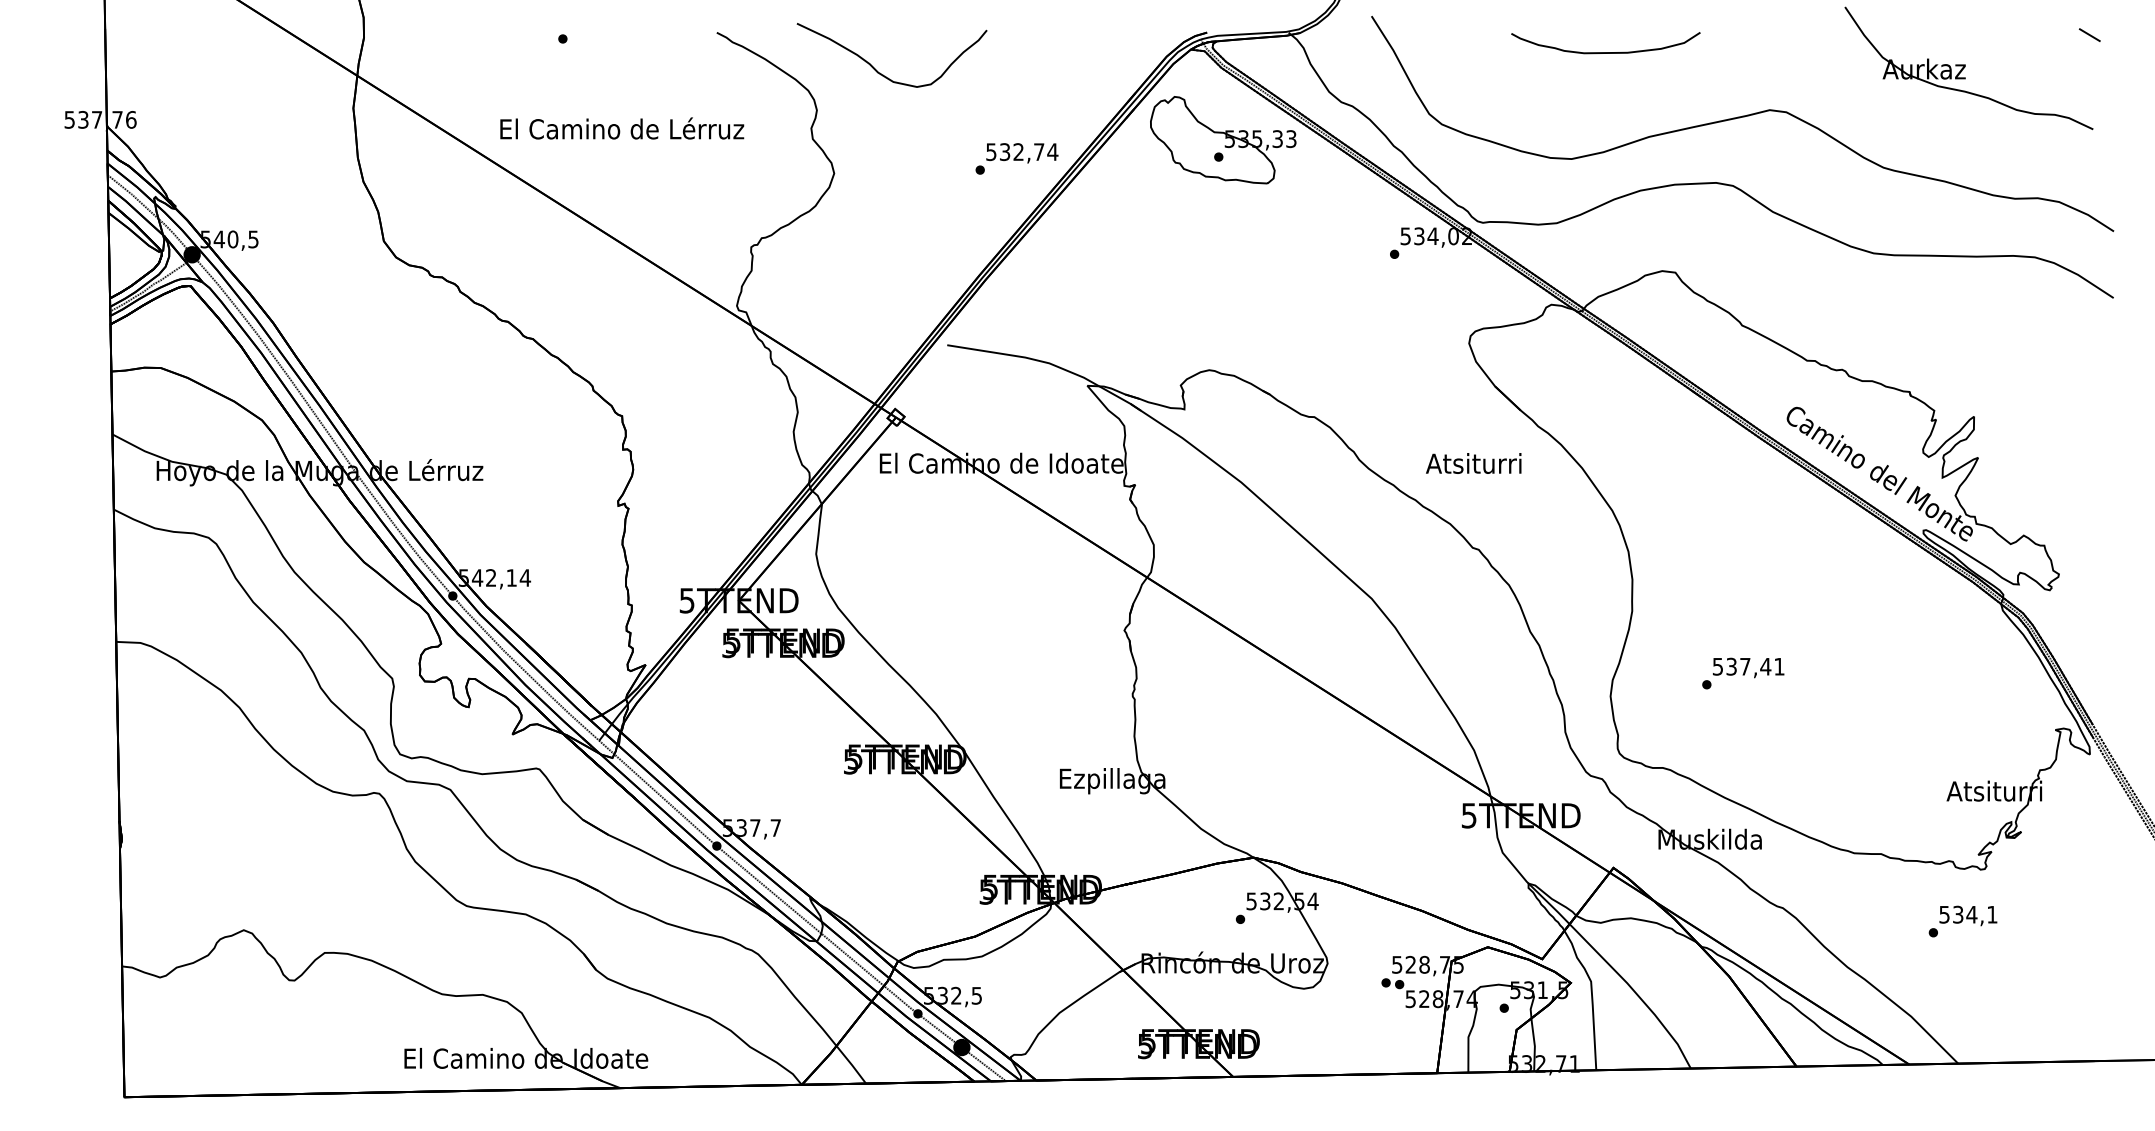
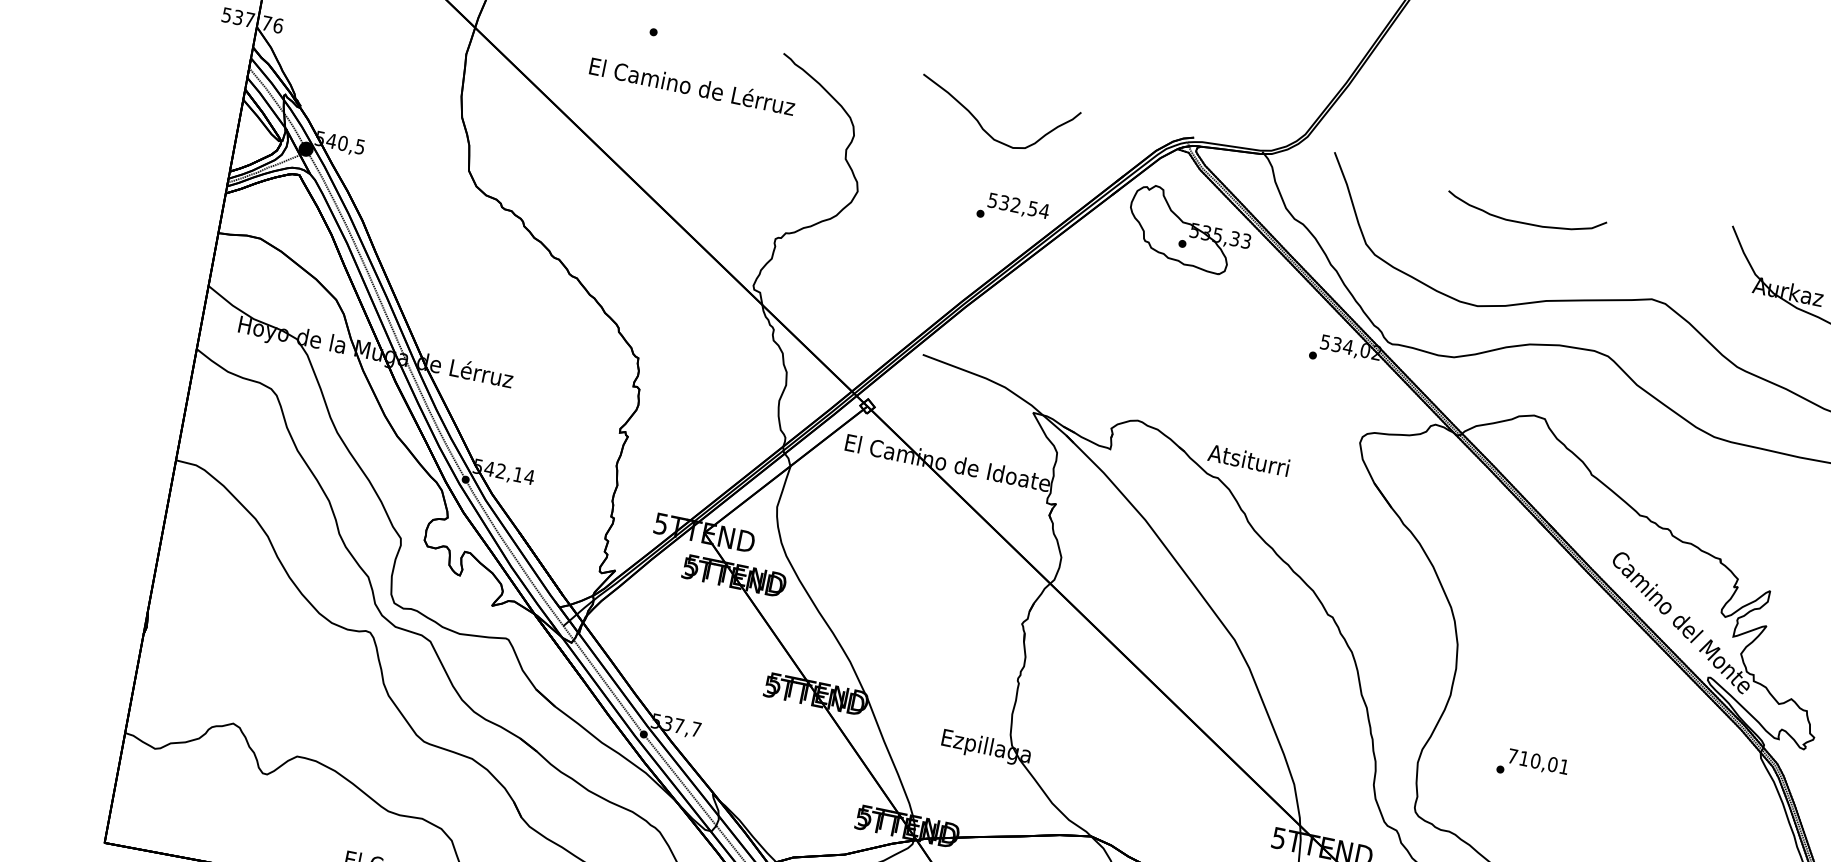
part: (880, 72) -> (984, 129), moved
text: (622, 128) -> (692, 86), moved
text: (1039, 152) -> (1033, 209), 532,74 -> 532,54
text: (1473, 463) -> (1248, 460), moved
text: (1741, 666) -> (1532, 760), 537,41 -> 710,01

